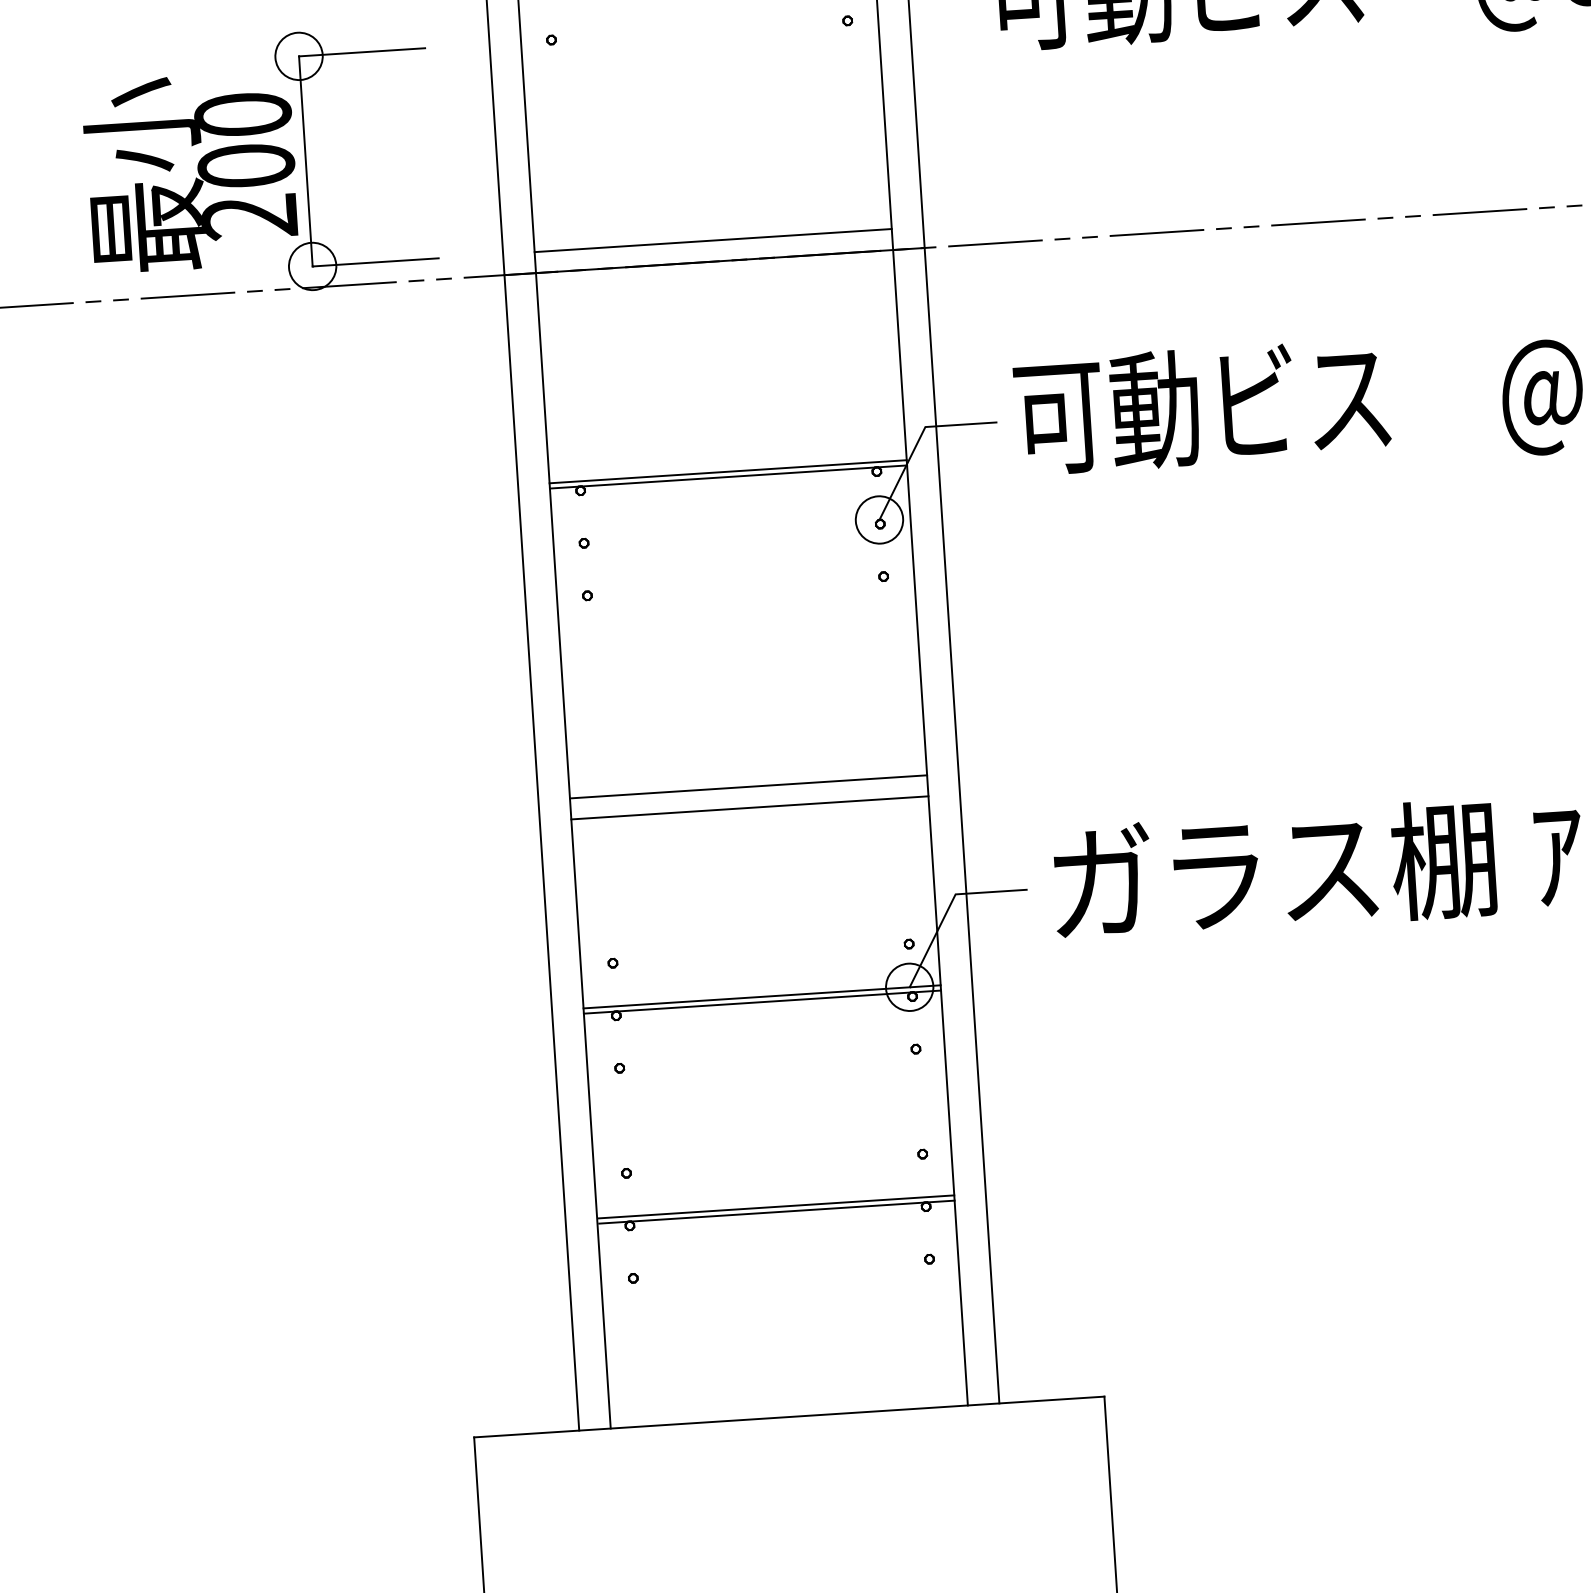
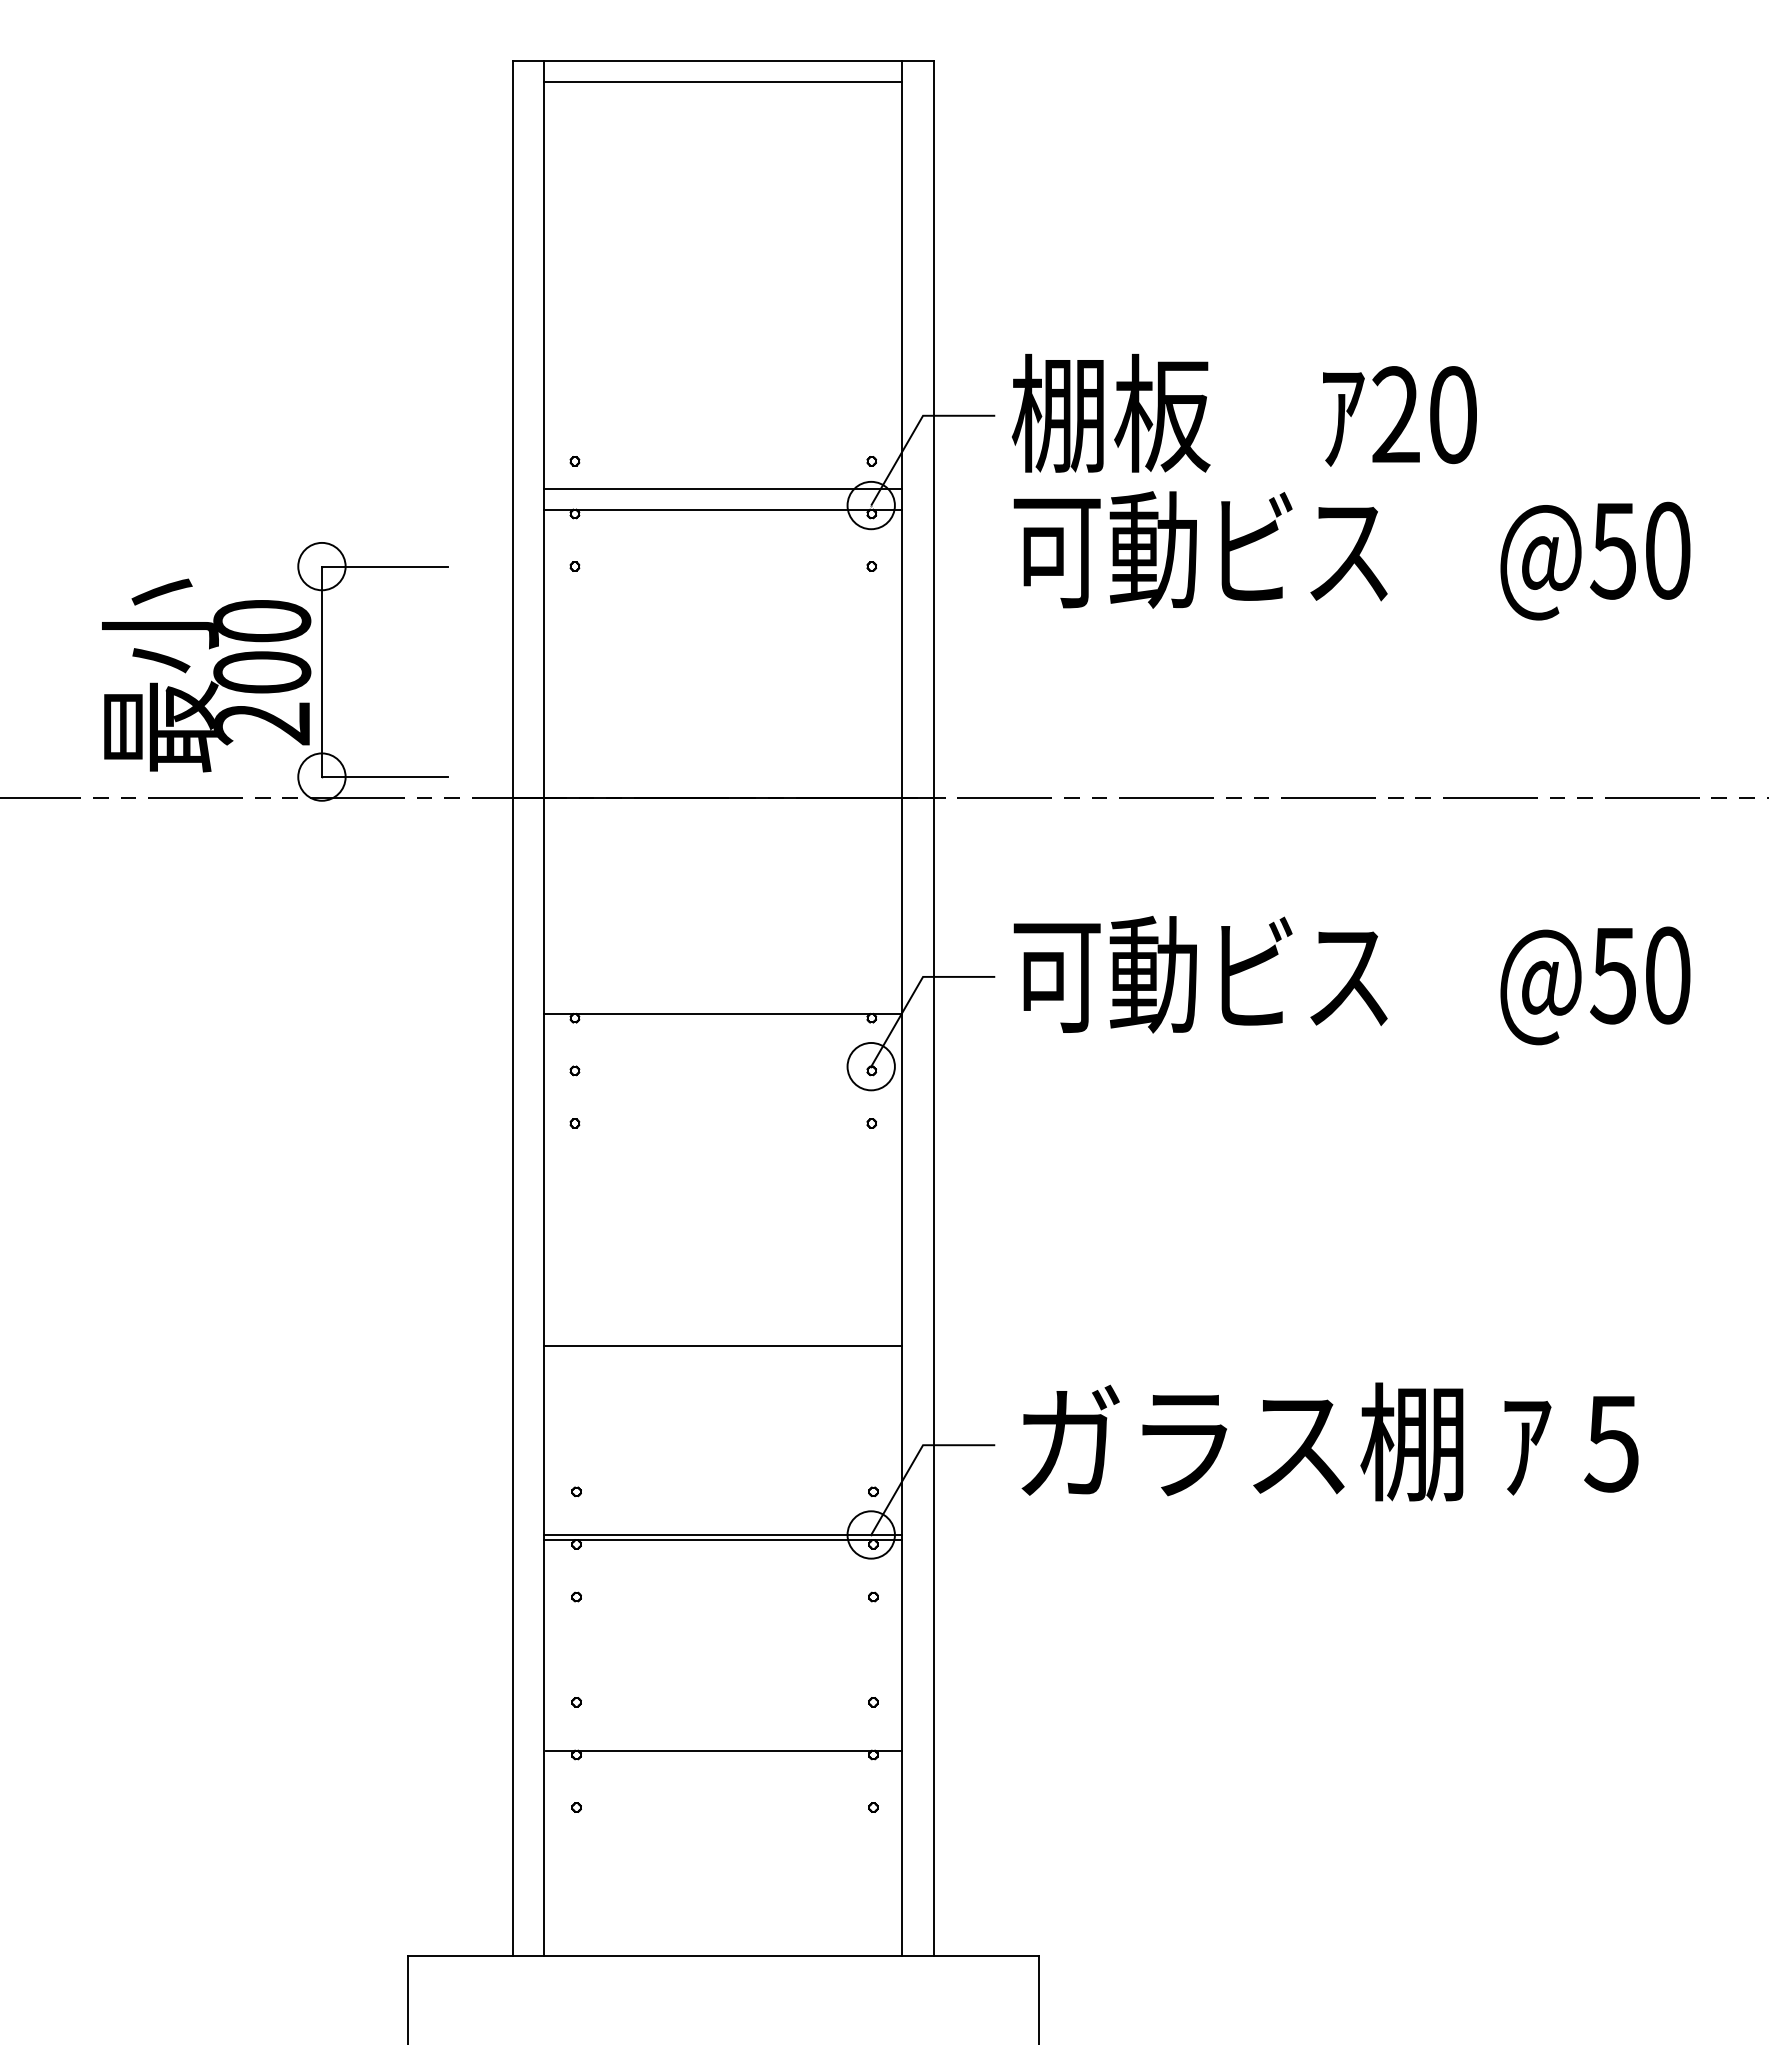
line: (713, 240) -> (723, 777), removed
line: (728, 471) -> (723, 1008), removed
line: (748, 786) -> (723, 1324), removed
line: (776, 1206) -> (724, 1745), removed

